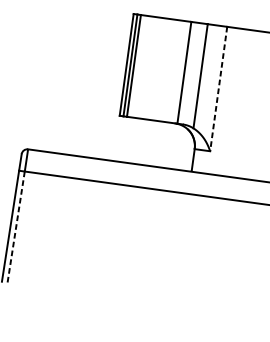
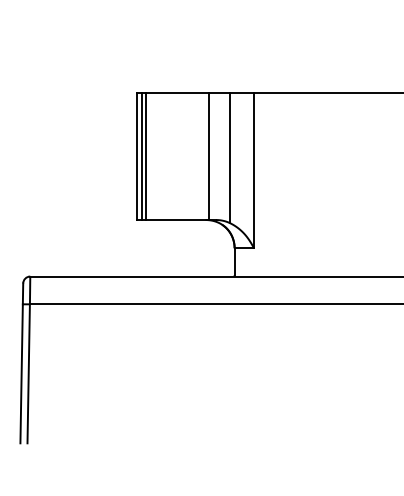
line: (218, 88) -> (253, 170), dashed -> solid
line: (16, 226) -> (28, 373), dashed -> solid

